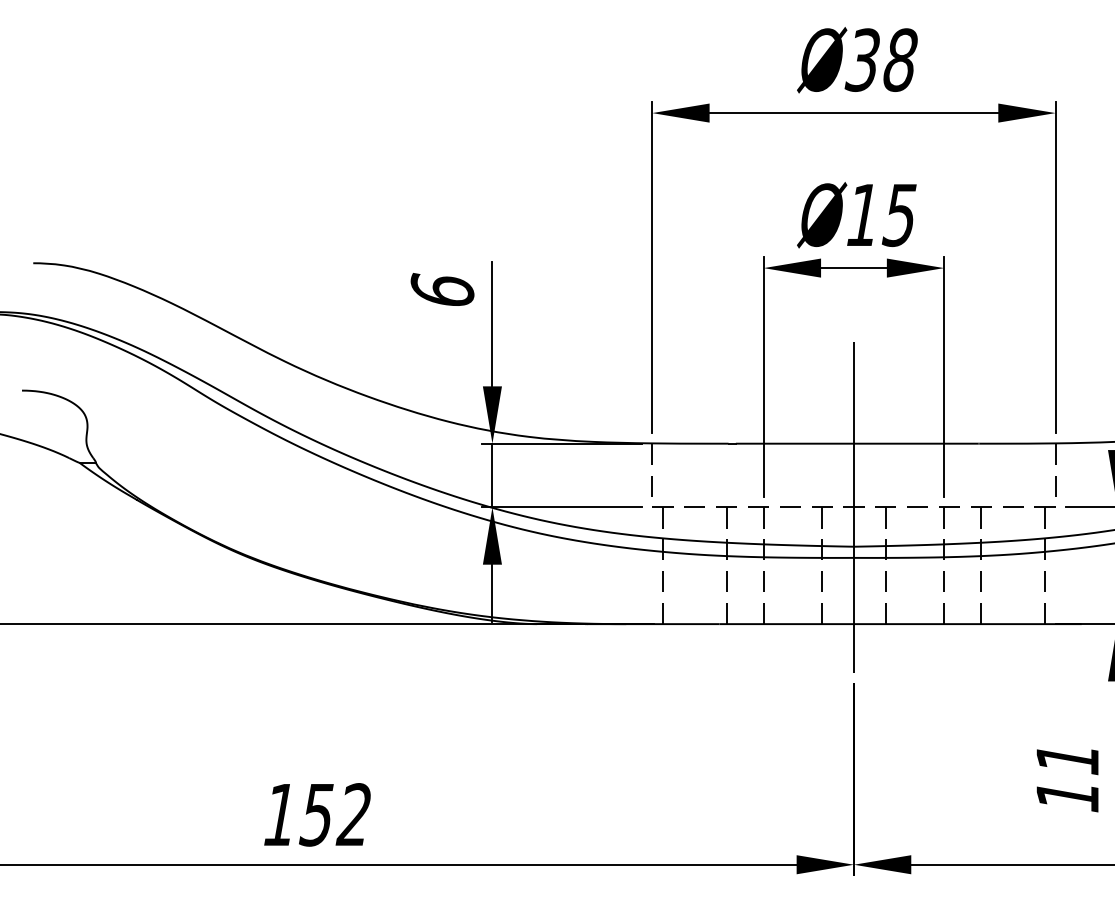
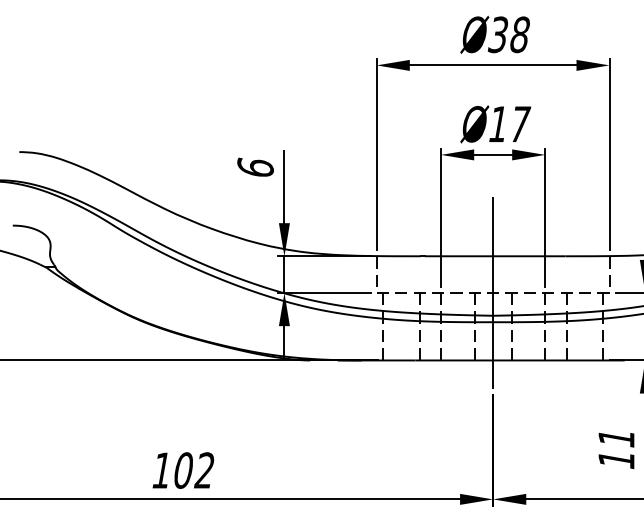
text: (901, 215) -> (520, 124), Ø15 -> Ø17
text: (315, 814) -> (182, 470), 152 -> 102

